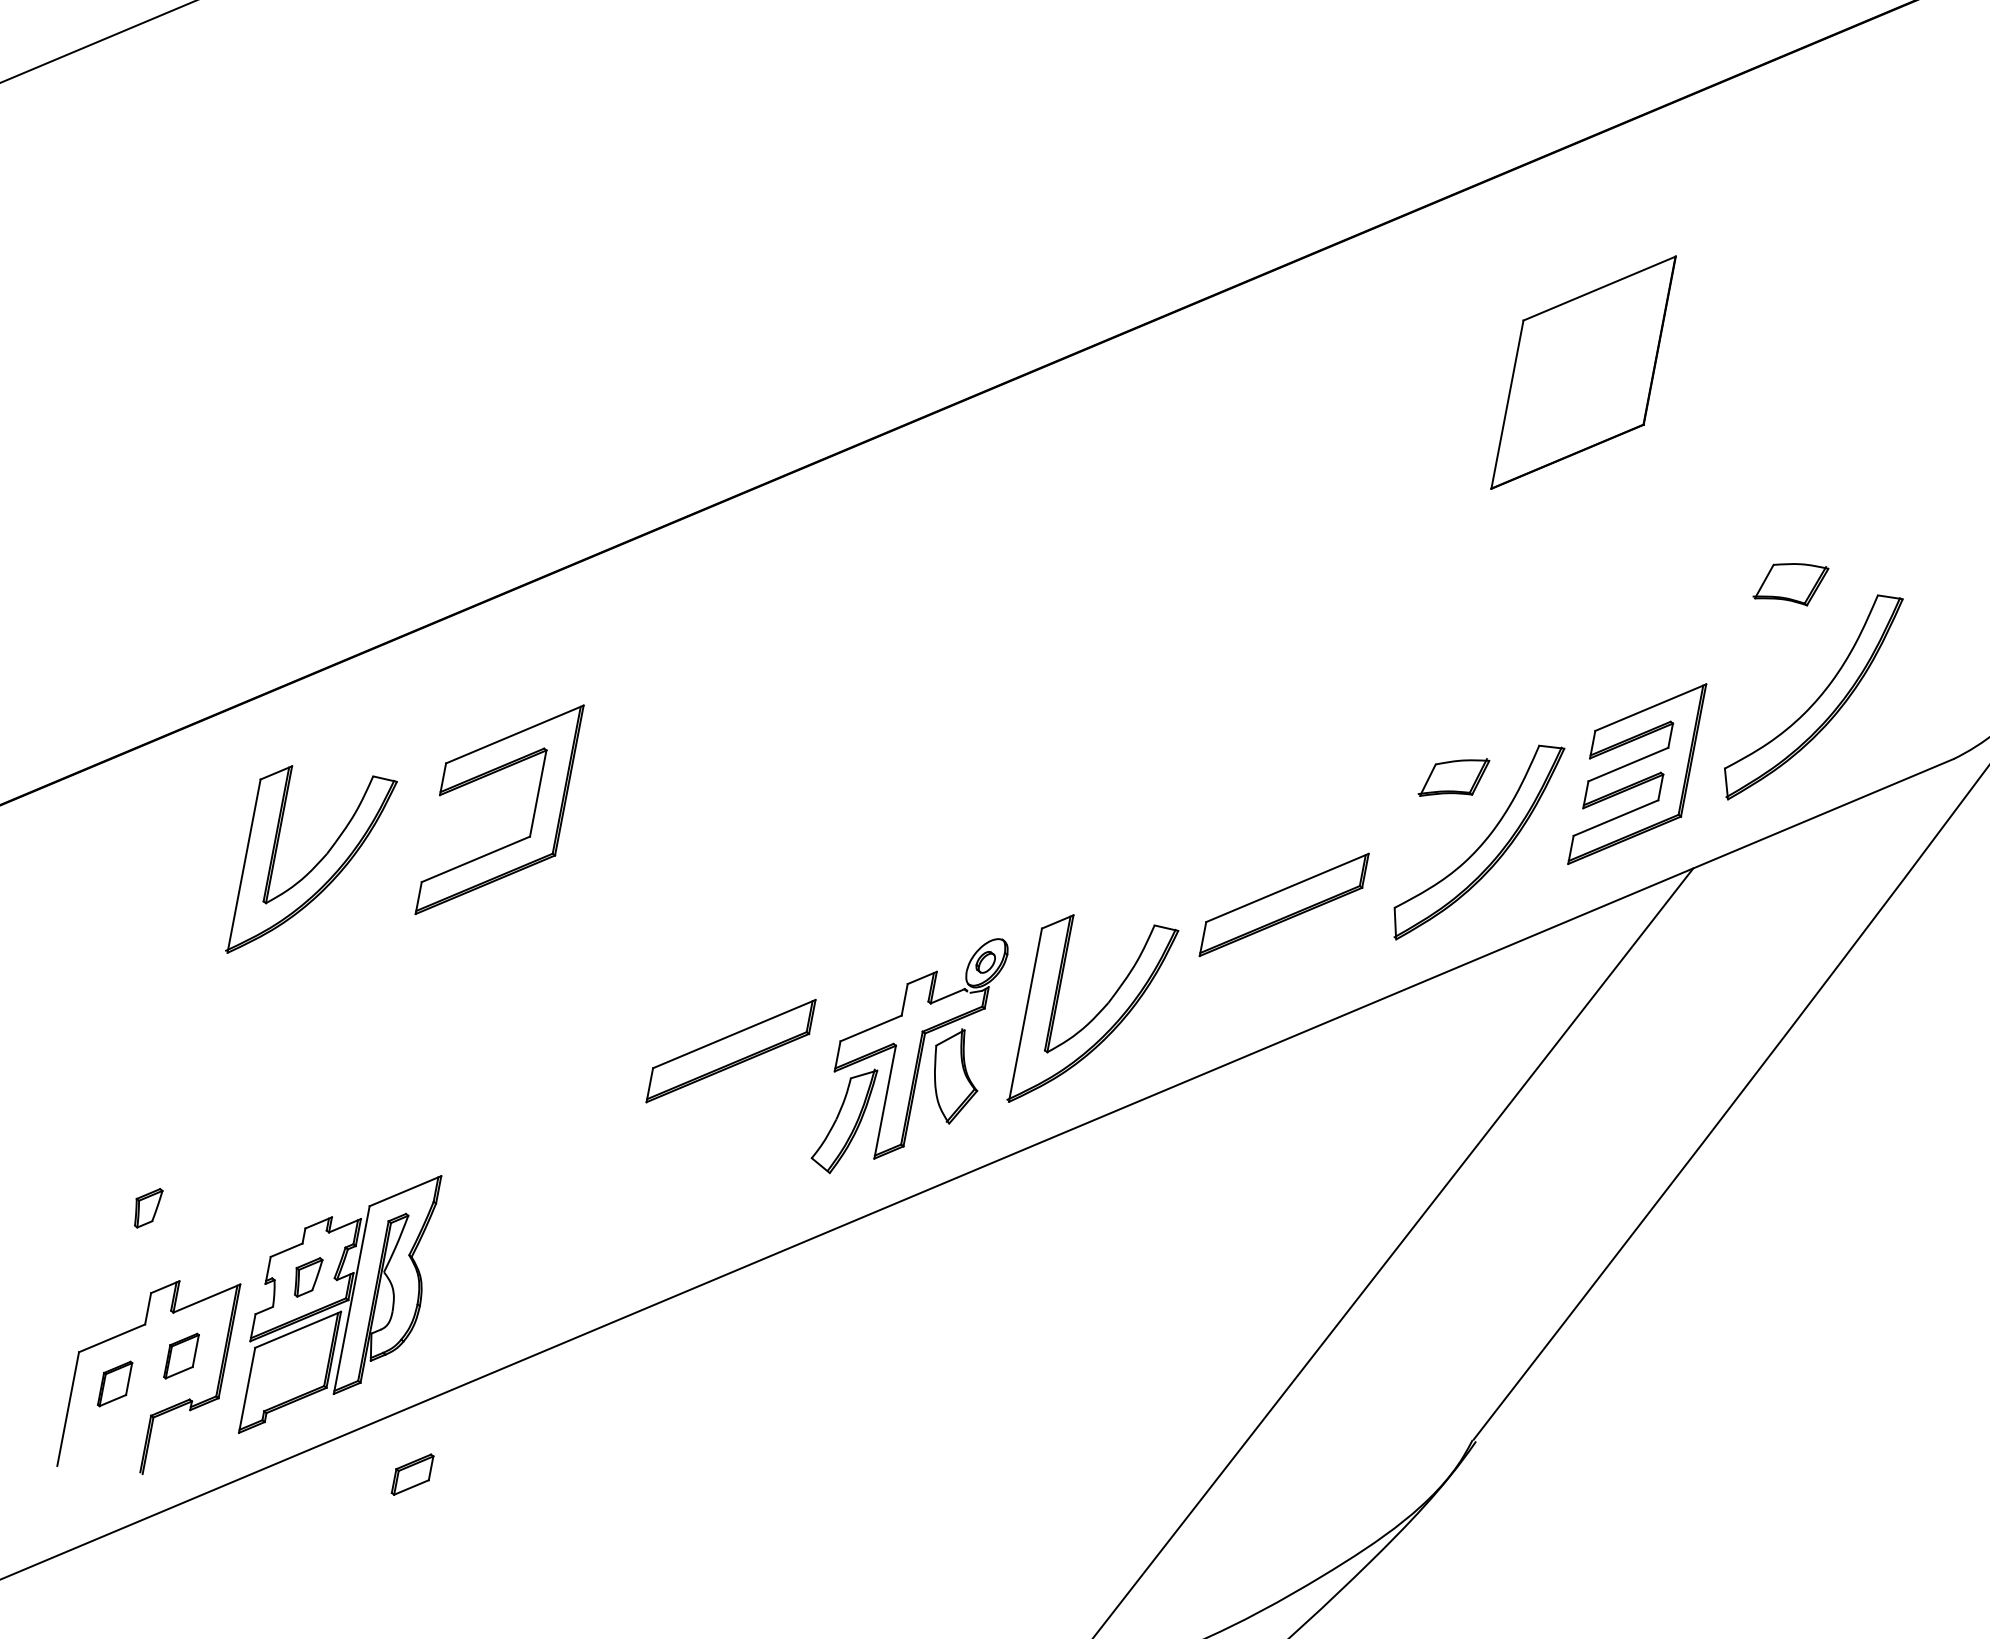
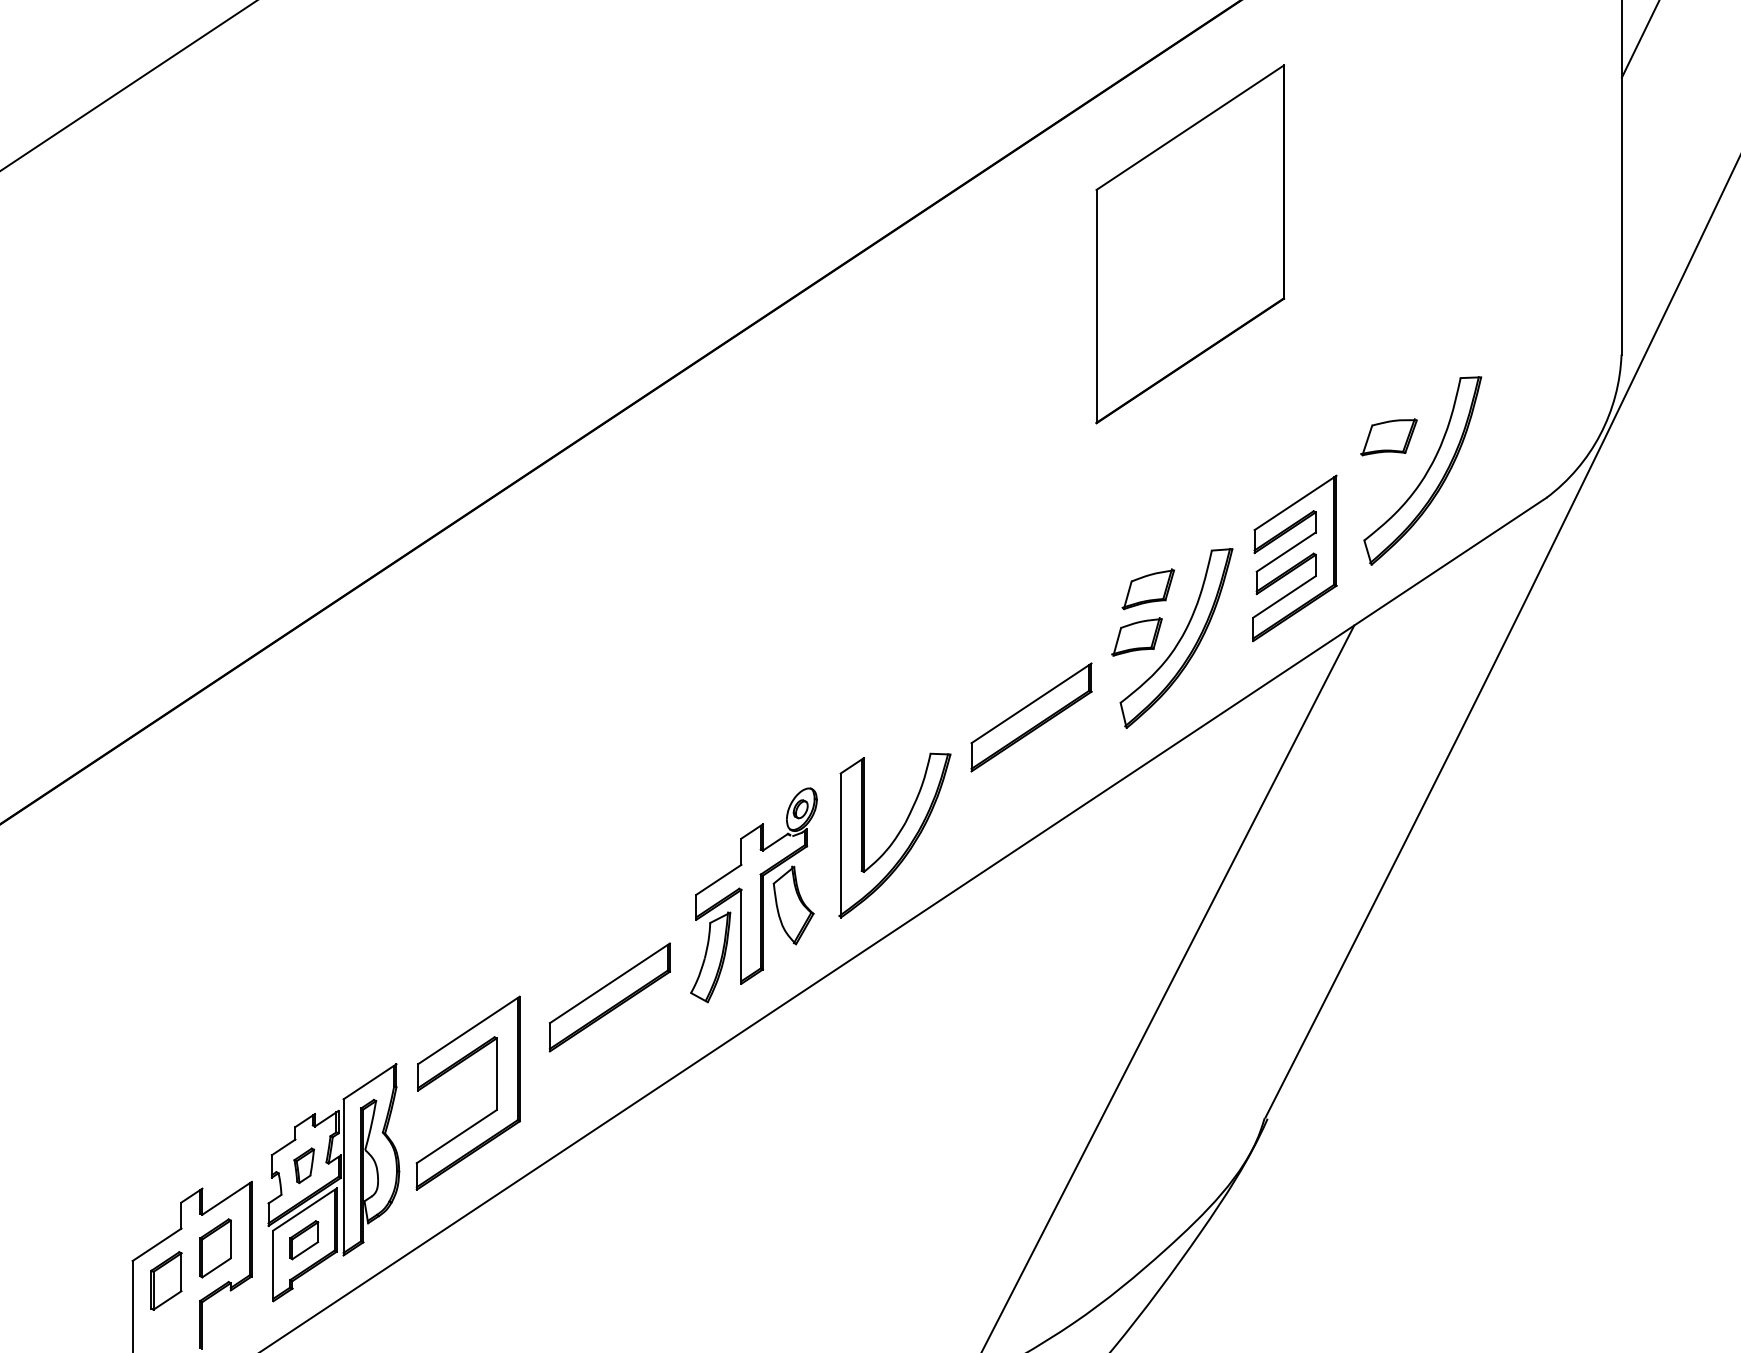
part: (1583, 372) -> (1190, 244), size x1.67
part: (1790, 582) -> (1388, 437), moved
part: (487, 776) -> (453, 1068), moved
part: (1428, 831) -> (1136, 636), added
part: (311, 866) -> (244, 835), removed
part: (730, 1051) -> (609, 997), moved
part: (147, 1207) -> (165, 1134), removed
part: (181, 1356) -> (215, 1248), size x1.43
part: (115, 1383) -> (166, 1280), size x1.43
part: (412, 1475) -> (304, 1240), moved

